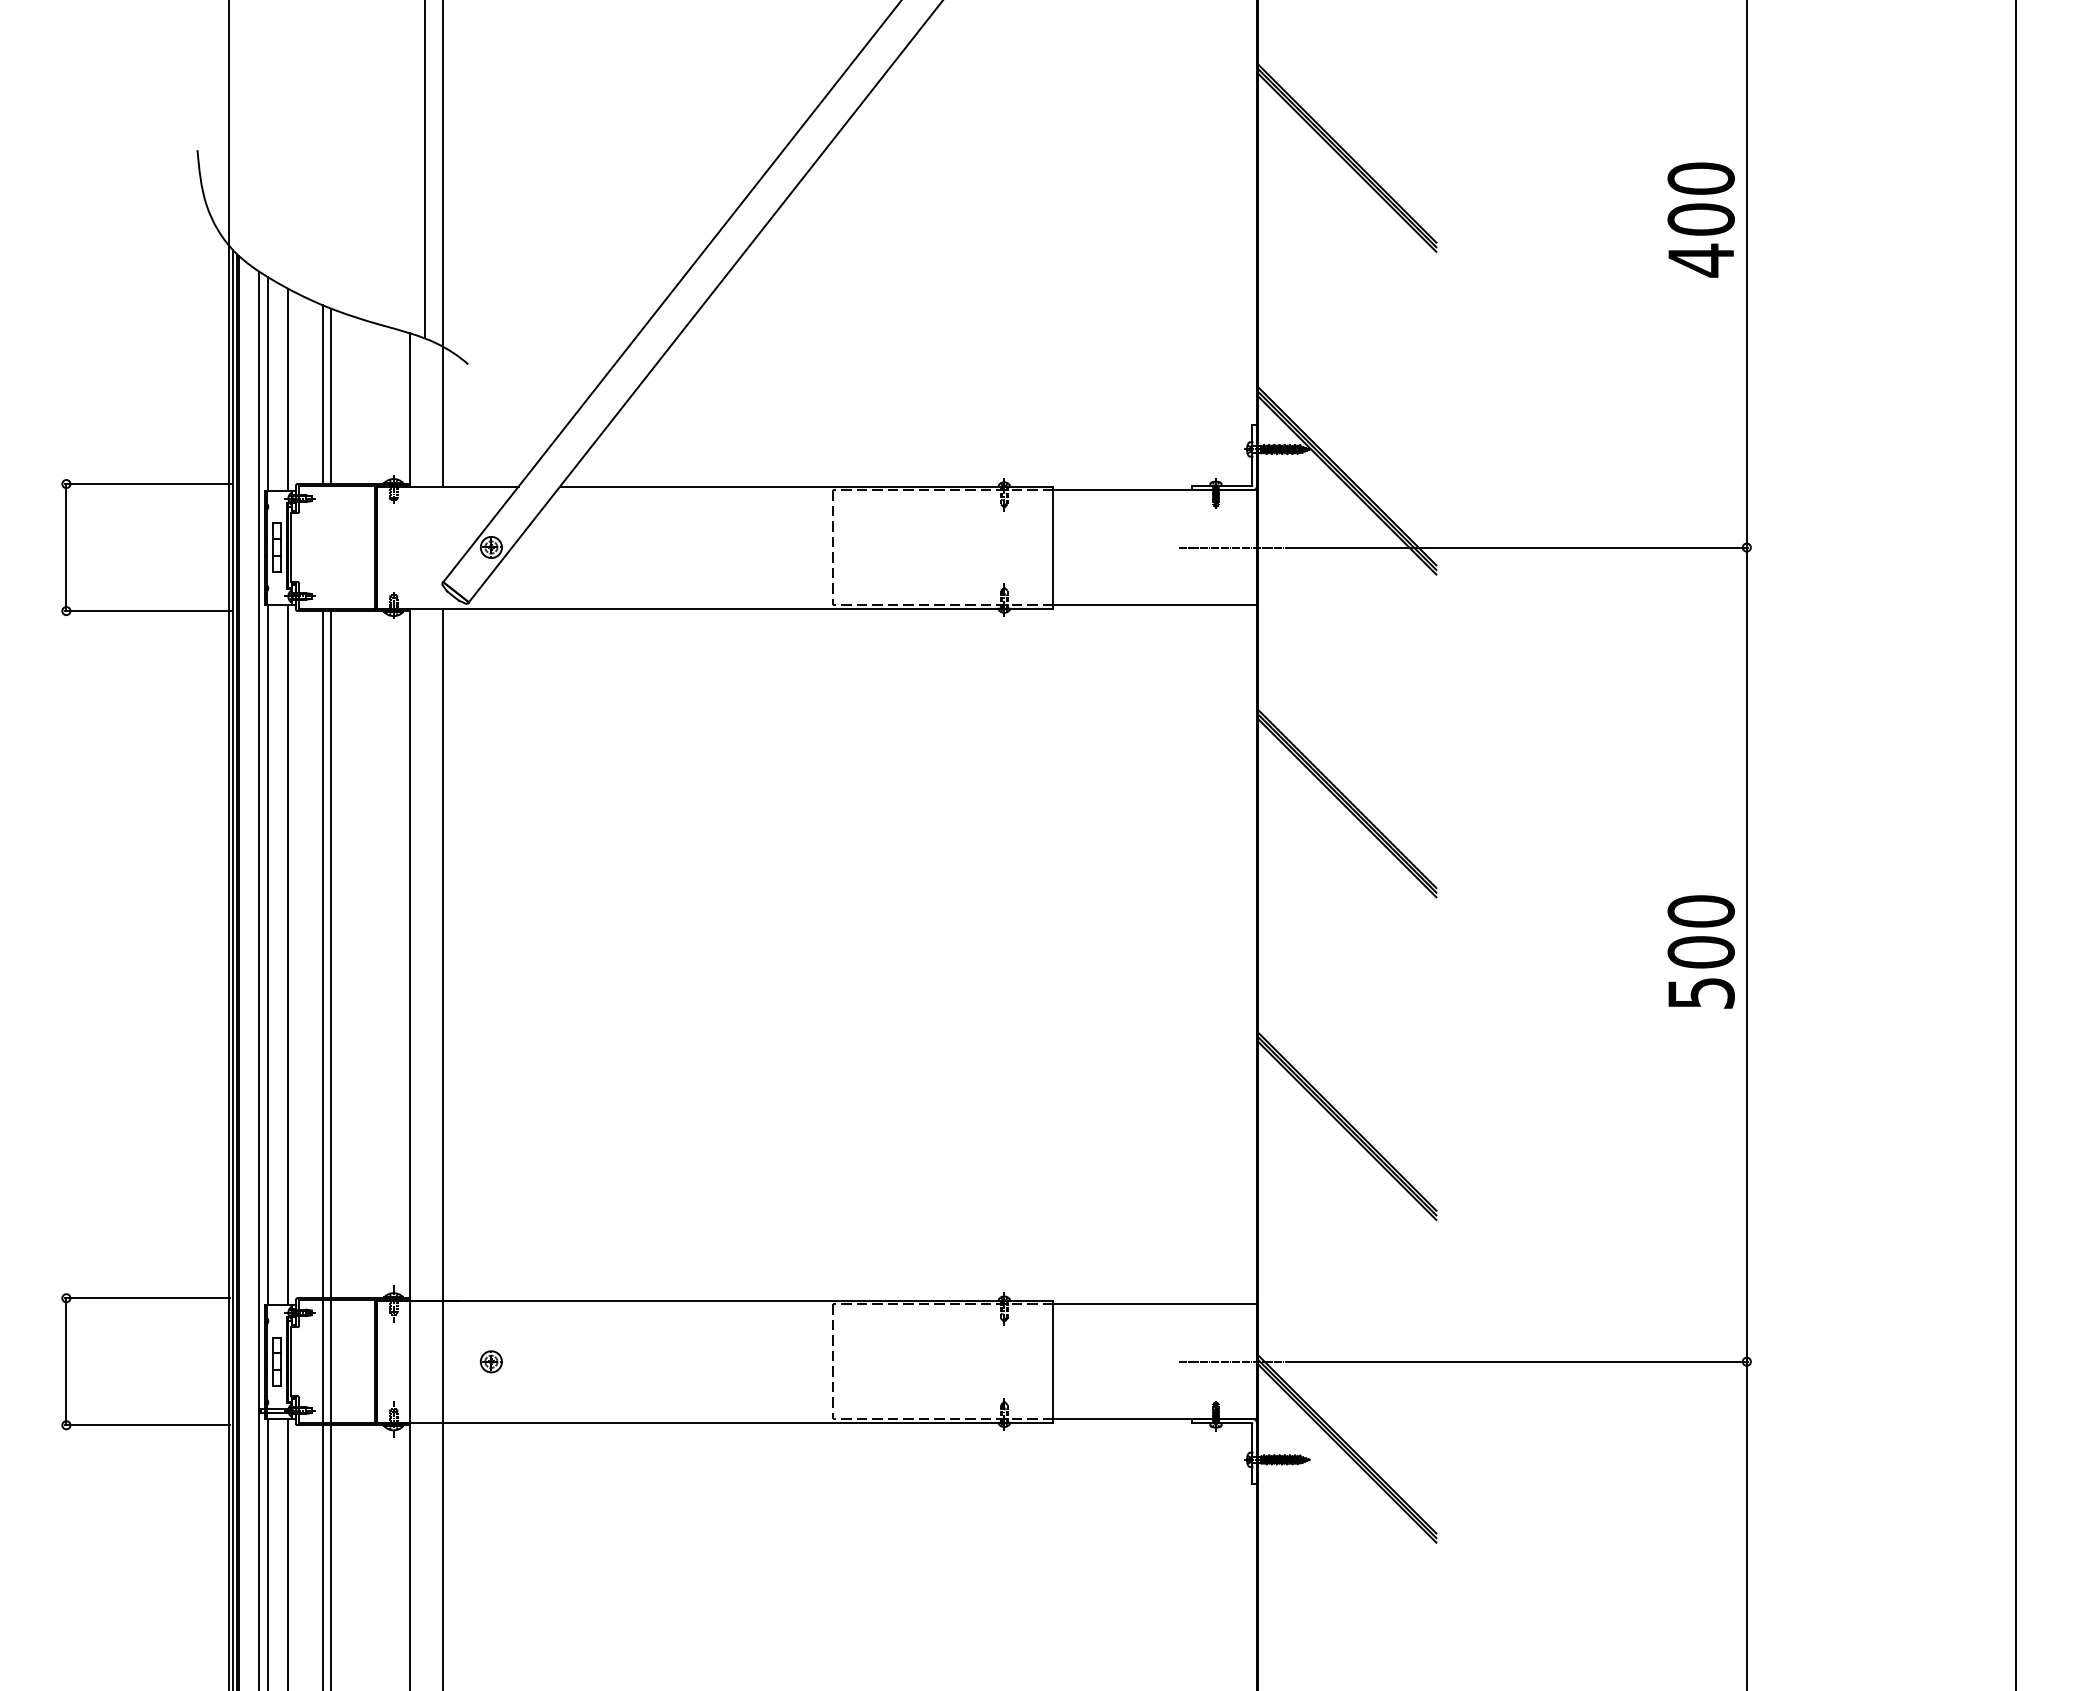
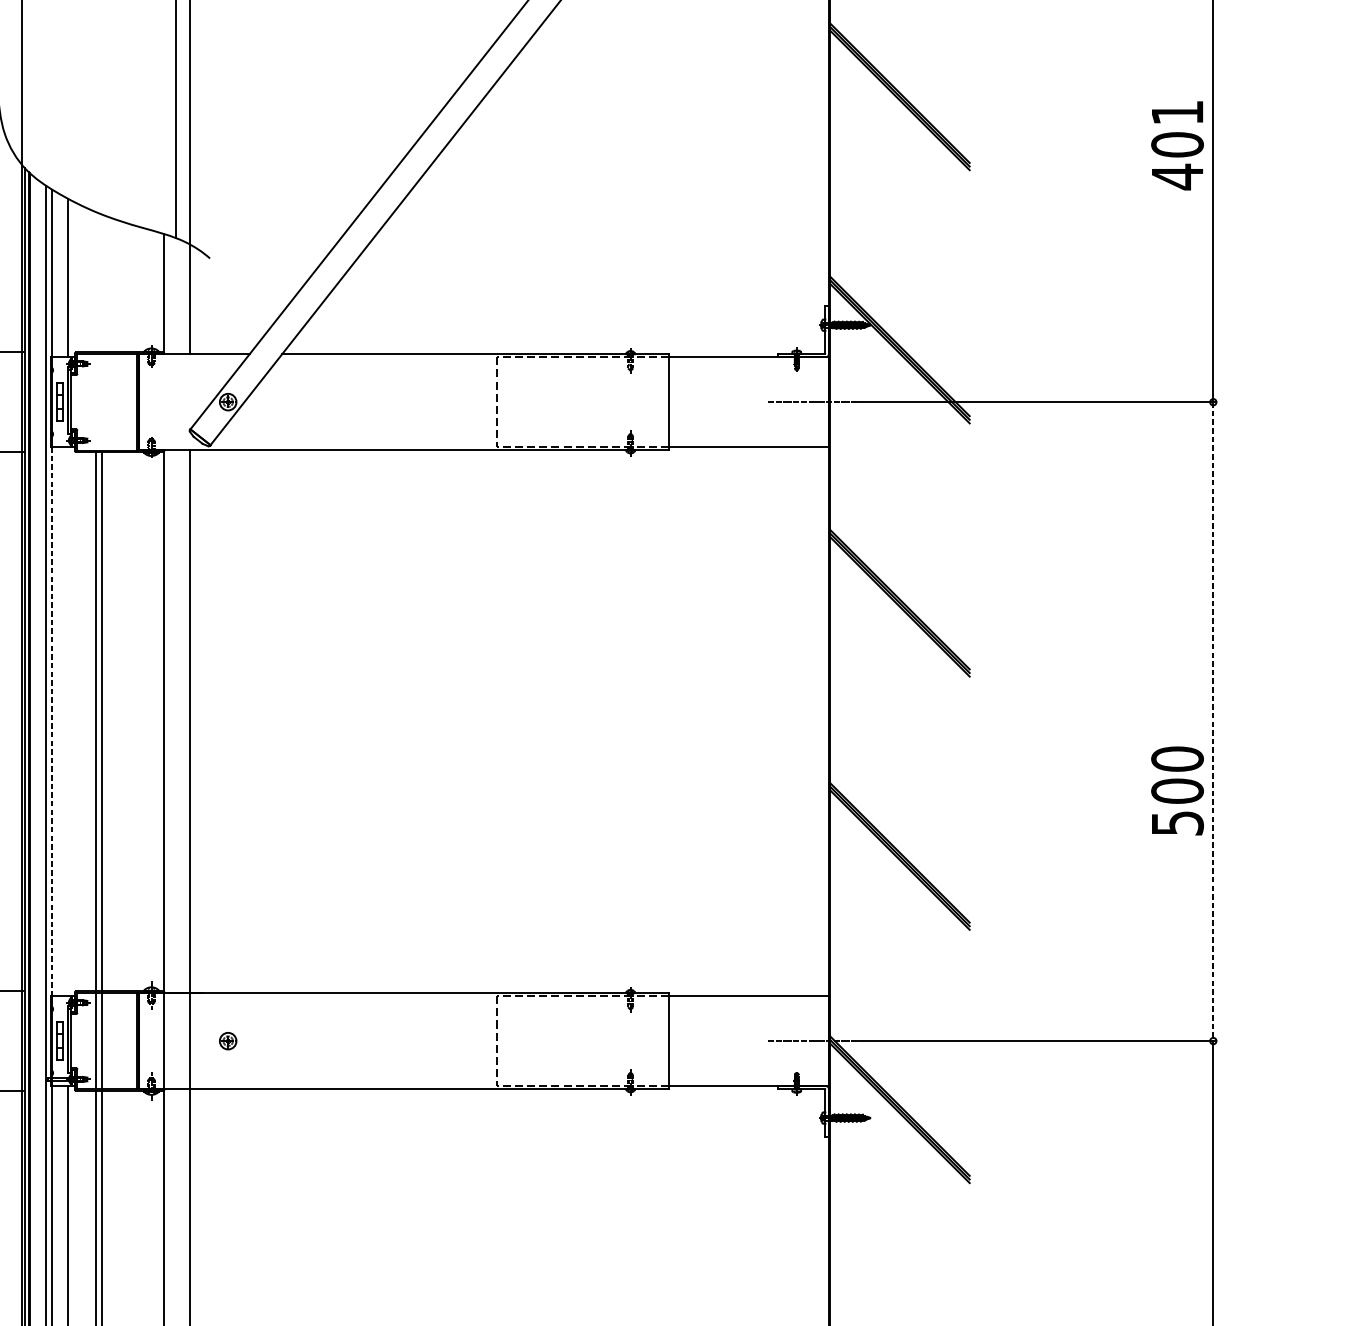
text: (1700, 178) -> (1176, 112), 400 -> 401
line: (322, 394) -> (95, 282), removed
line: (331, 396) -> (102, 283), removed
text: (1700, 951) -> (1176, 790), moved
line: (267, 954) -> (52, 721), solid -> dashed
line: (287, 954) -> (68, 721), removed
line: (1746, 955) -> (1213, 722), solid -> dashed

